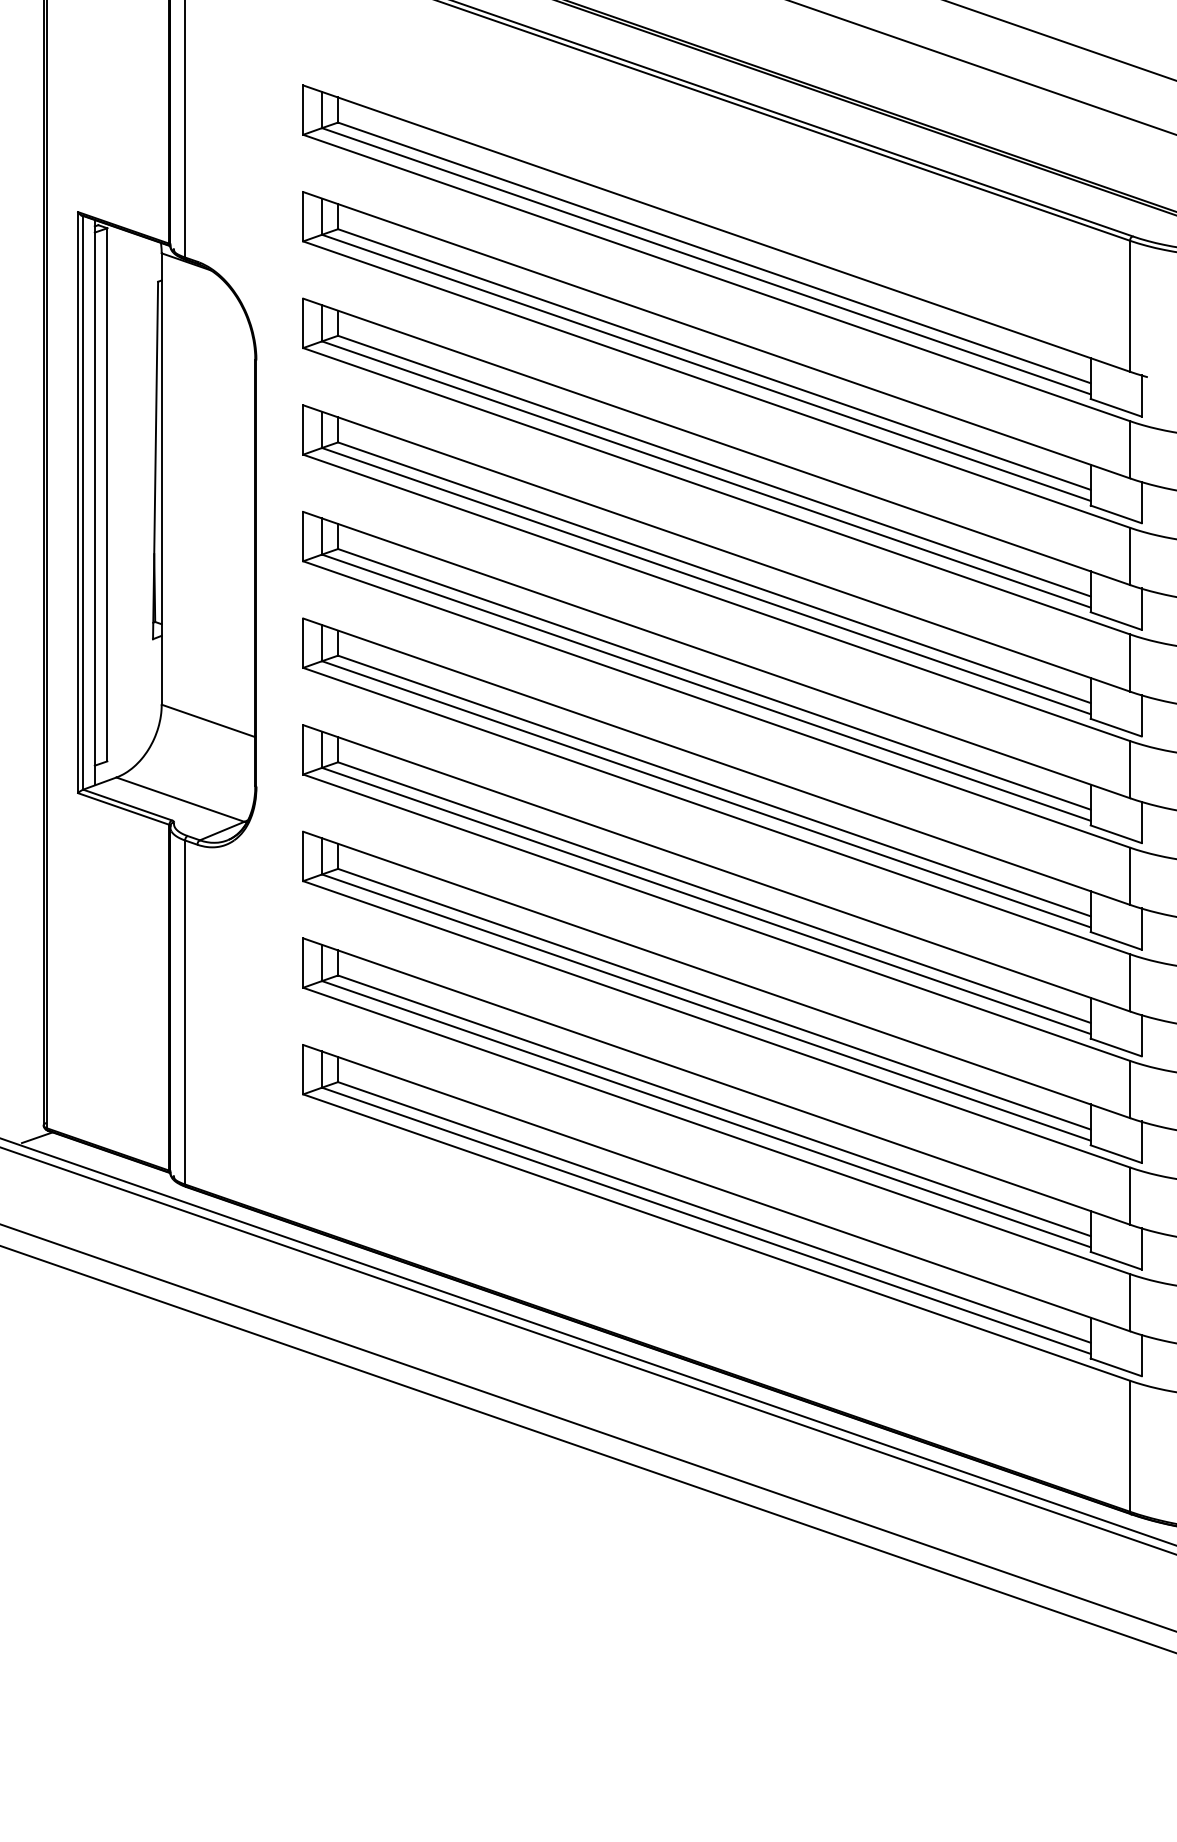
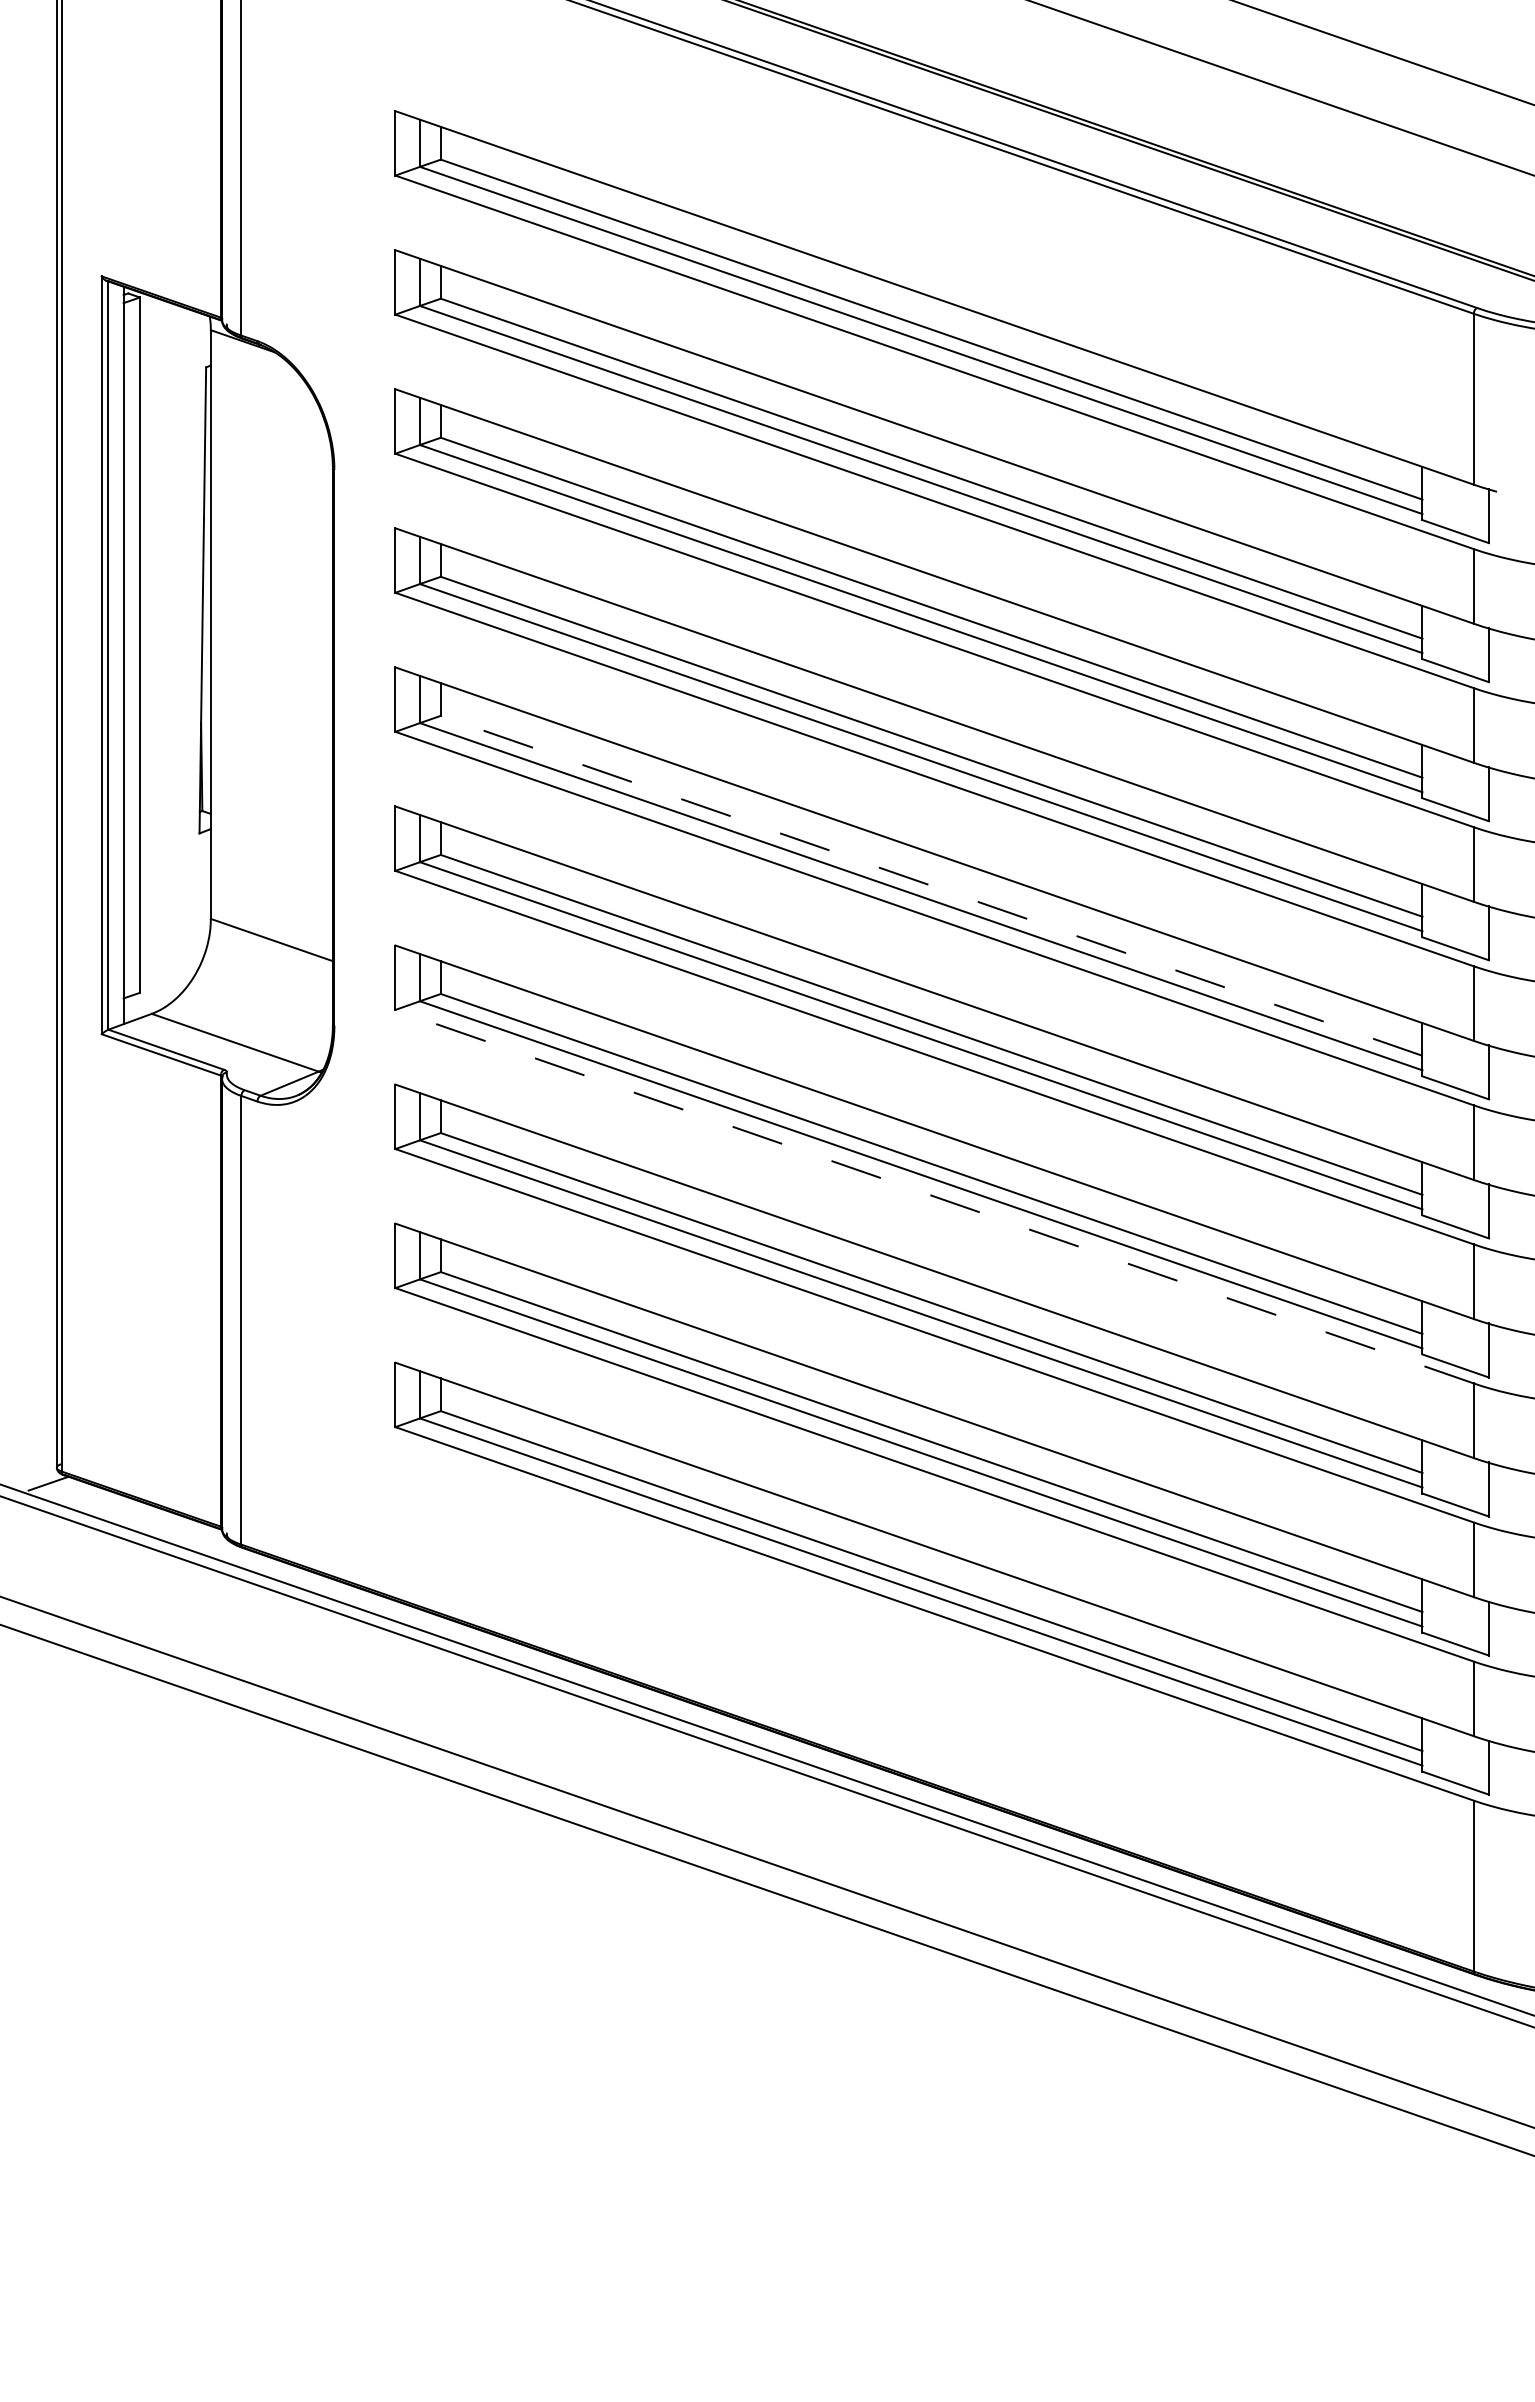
line: (714, 679) -> (931, 885), solid -> dashed
line: (716, 917) -> (934, 1196), solid -> dashed

